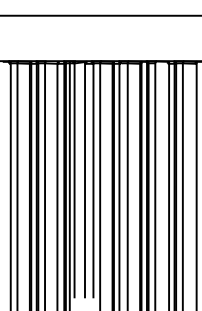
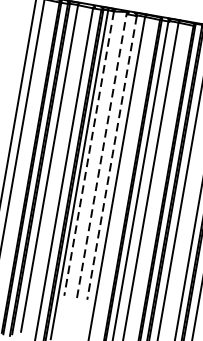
line: (74, 180) -> (89, 153), solid -> dashed
line: (85, 180) -> (102, 156), solid -> dashed
line: (93, 180) -> (112, 157), solid -> dashed

